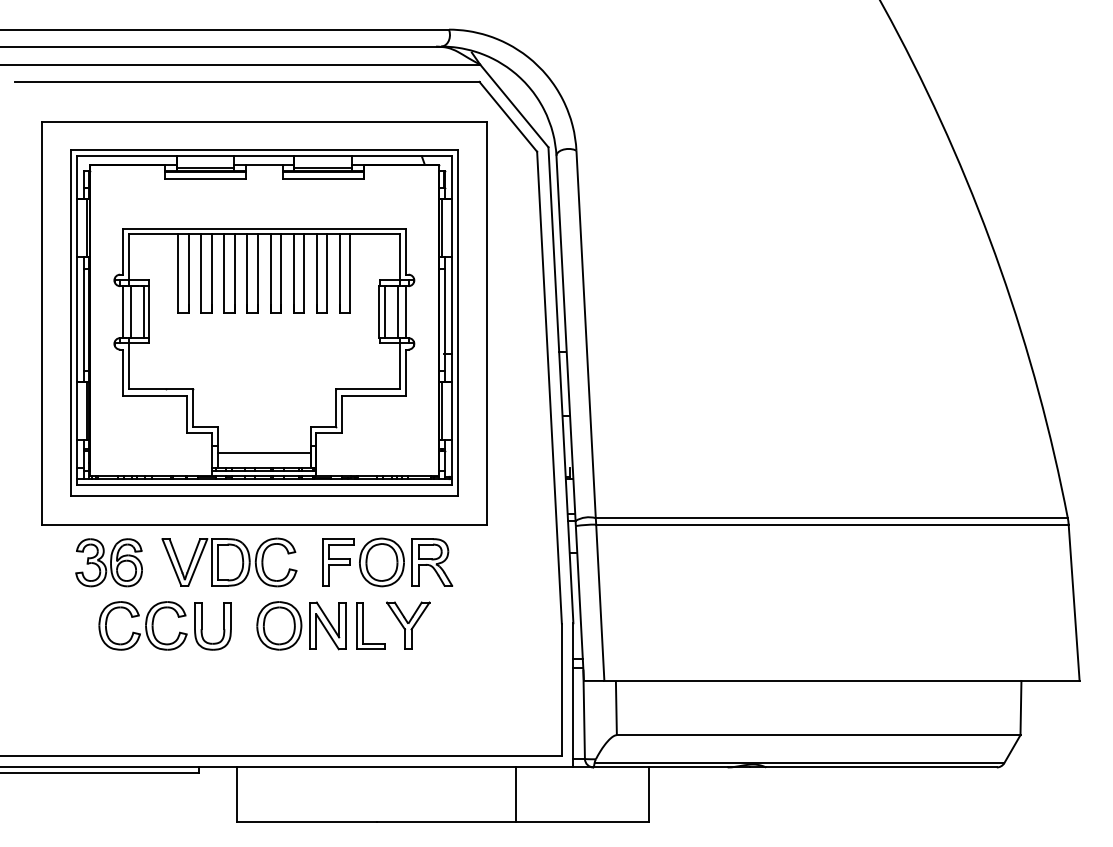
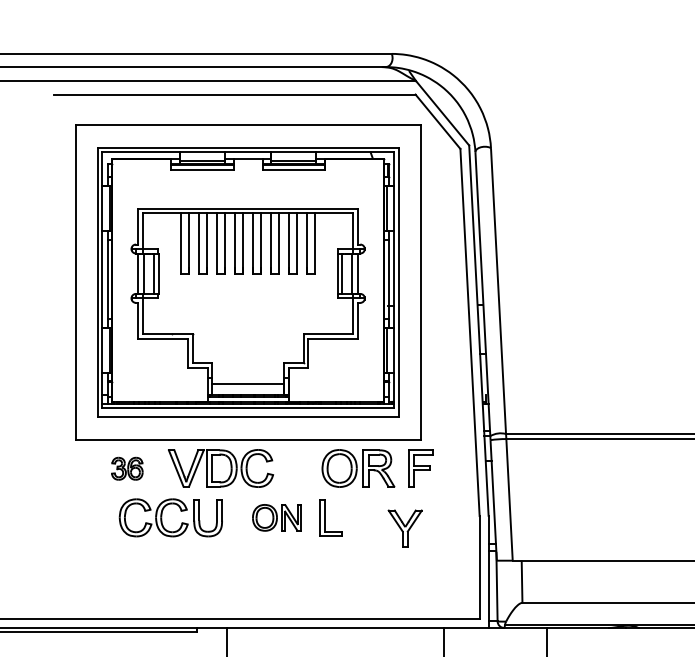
part: (108, 562) -> (126, 468), size x0.6
part: (338, 562) -> (420, 468), moved
part: (301, 625) -> (277, 517), size x0.7
part: (408, 625) -> (405, 528), moved

